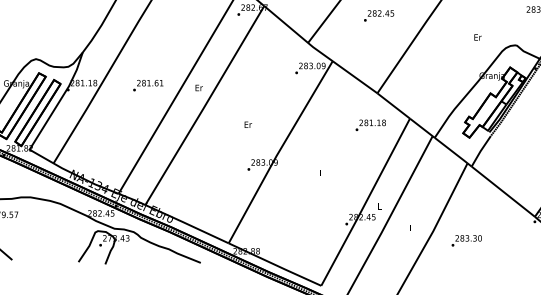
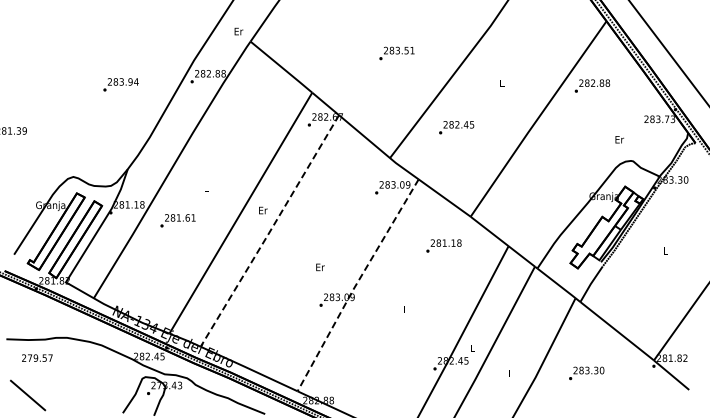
text: (378, 15) -> (456, 127), moved
text: (477, 37) -> (619, 139), moved
text: (147, 85) -> (177, 220), moved
line: (204, 106) -> (269, 232), solid -> dashed
text: (248, 124) -> (320, 267), moved
text: (370, 124) -> (443, 245), moved
line: (279, 151) -> (356, 284), solid -> dashed
text: (466, 240) -> (586, 373), moved

